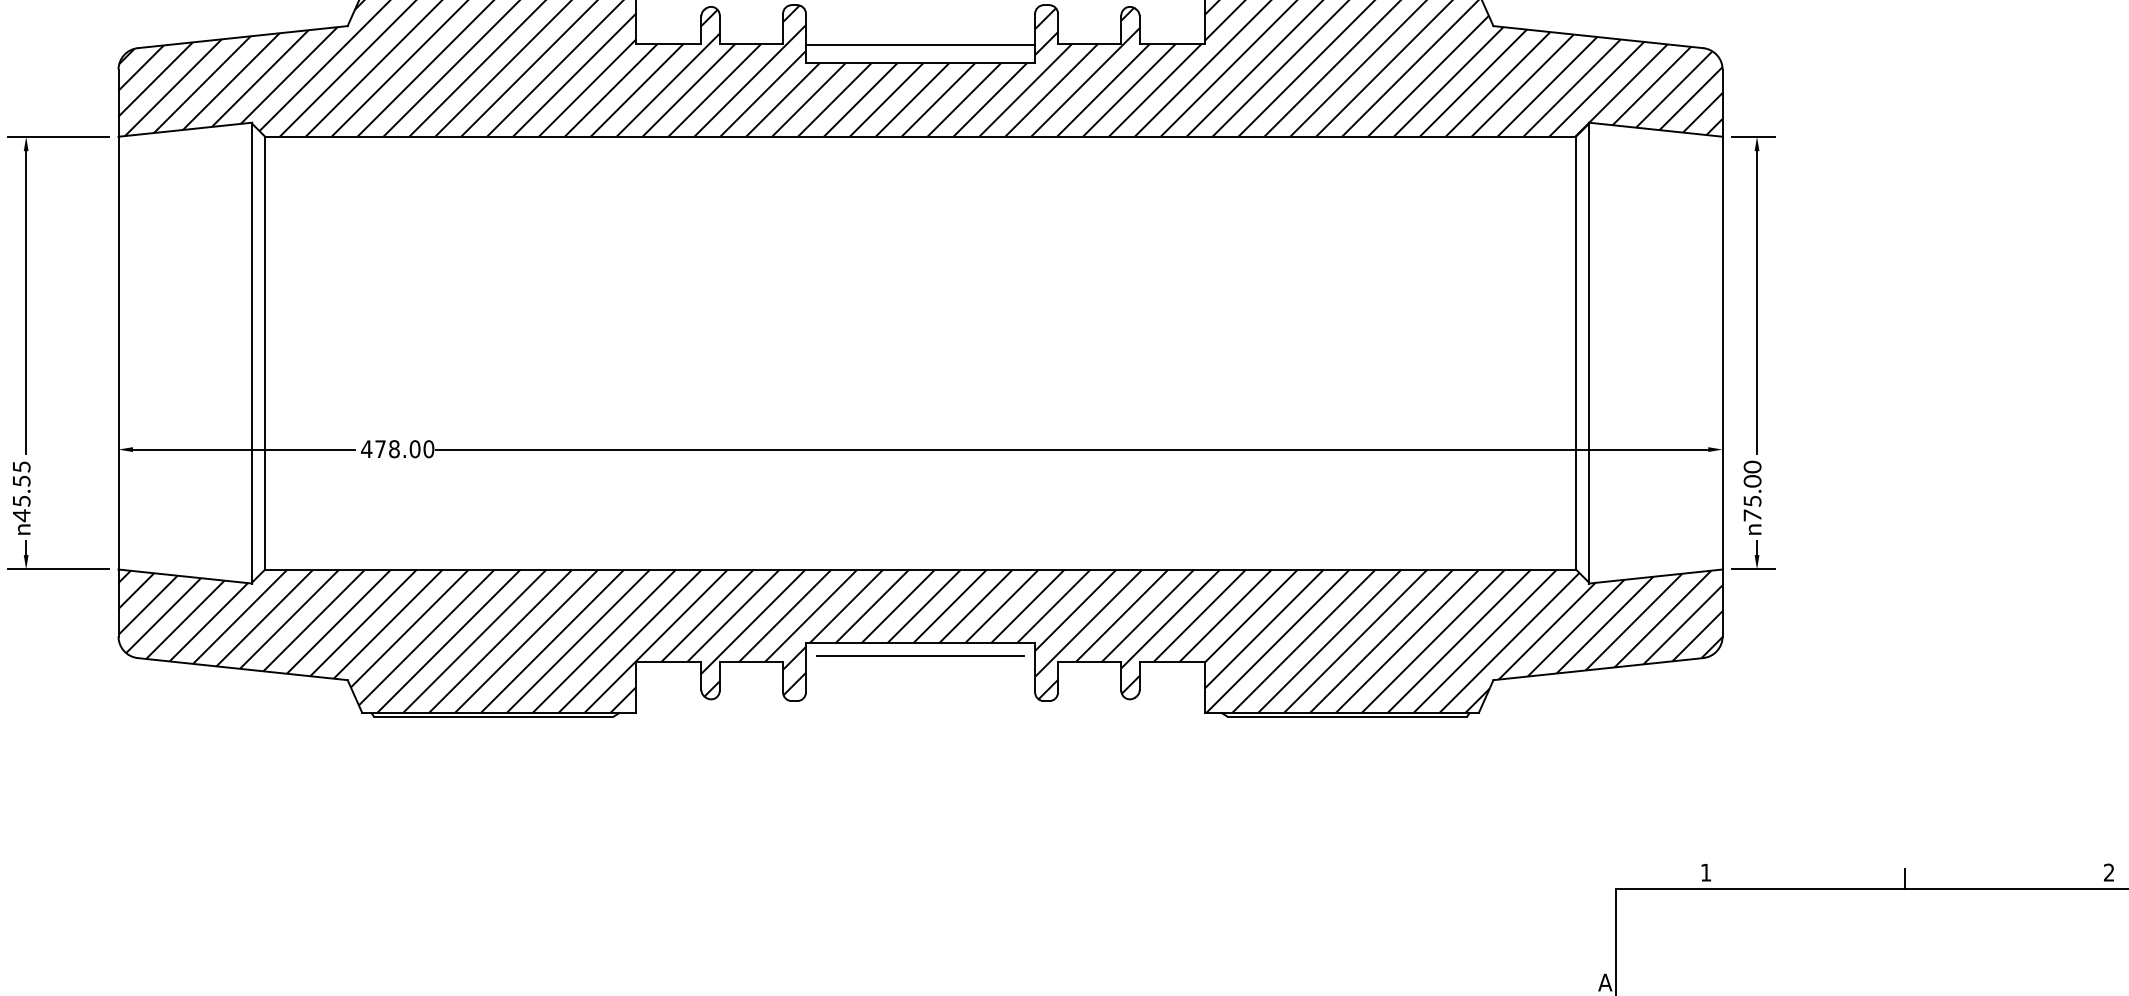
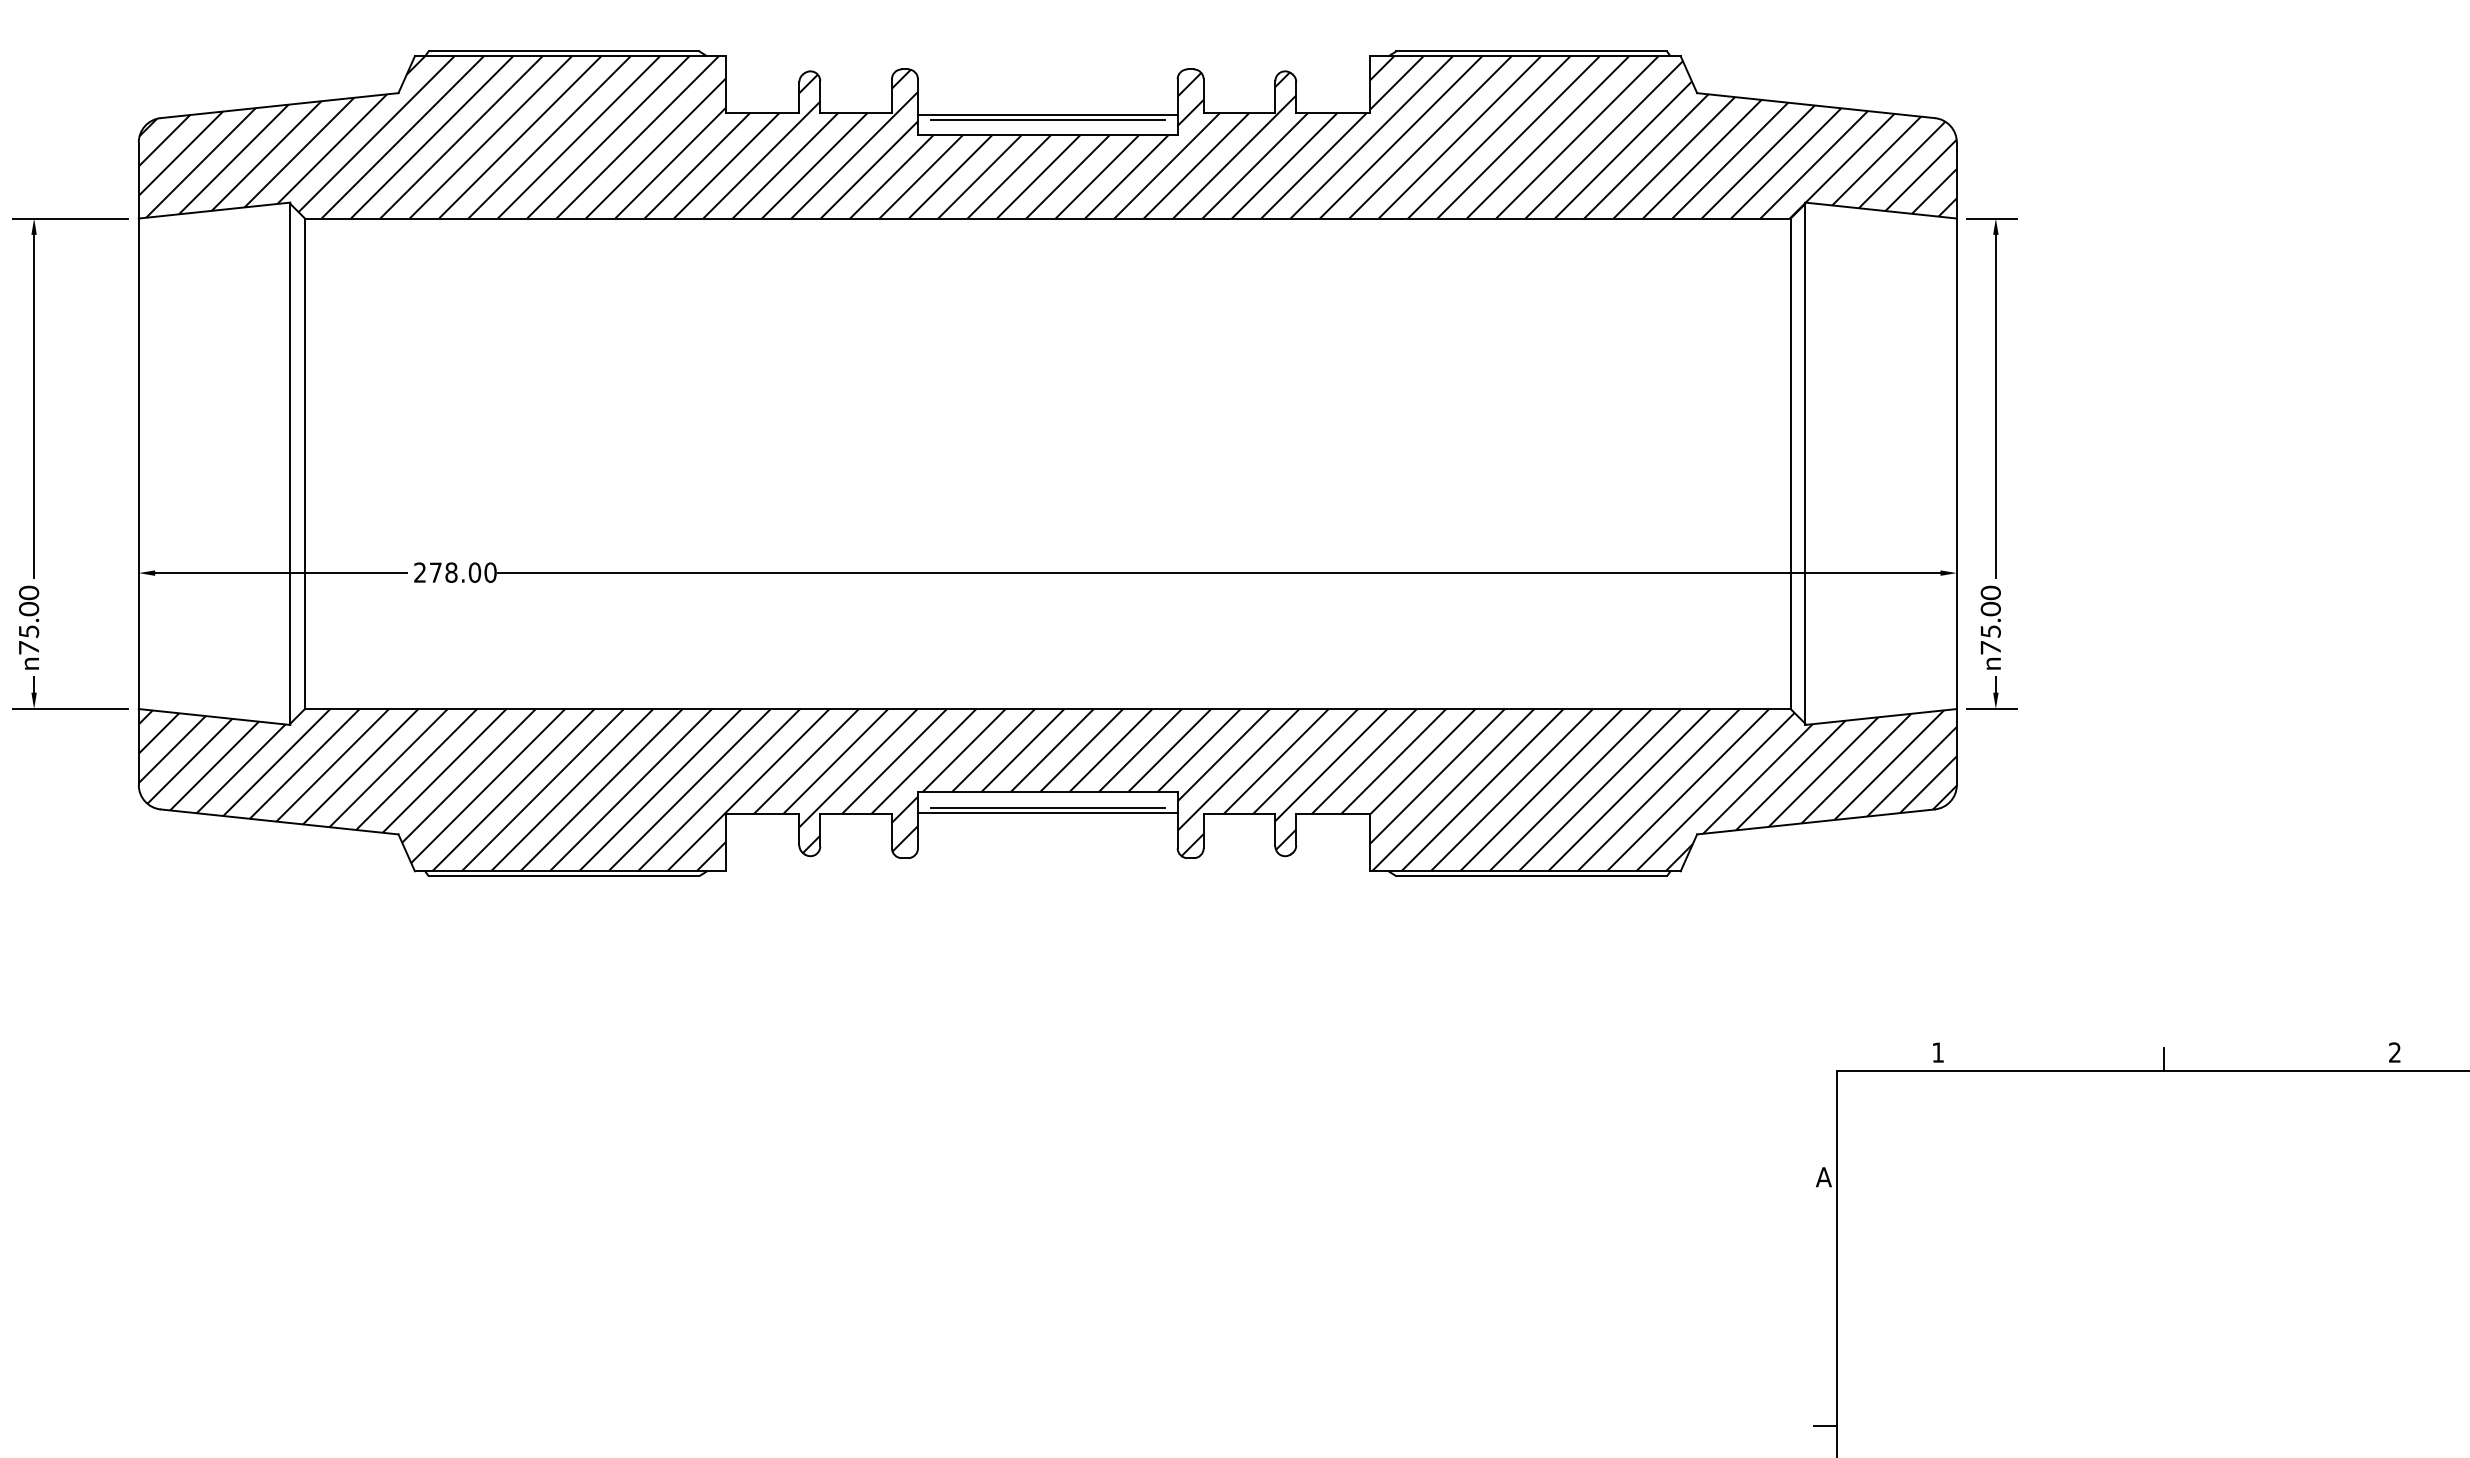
line: (920, 49) -> (1047, 119), added
text: (366, 449) -> (419, 572), 478.00 -> 278.00
text: (22, 491) -> (29, 620), 45.55 -> 75.00
line: (920, 660) -> (1047, 812), added

